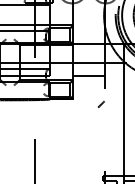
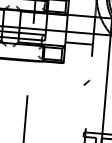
part: (100, 103) -> (86, 81), moved

